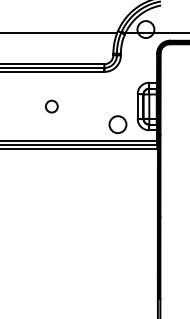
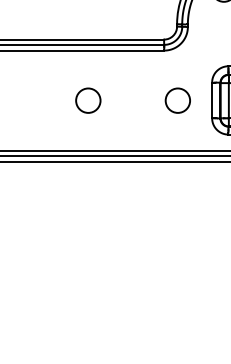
circle: (51, 106) -> (87, 100), size x1.43
circle: (117, 124) -> (177, 100), moved

